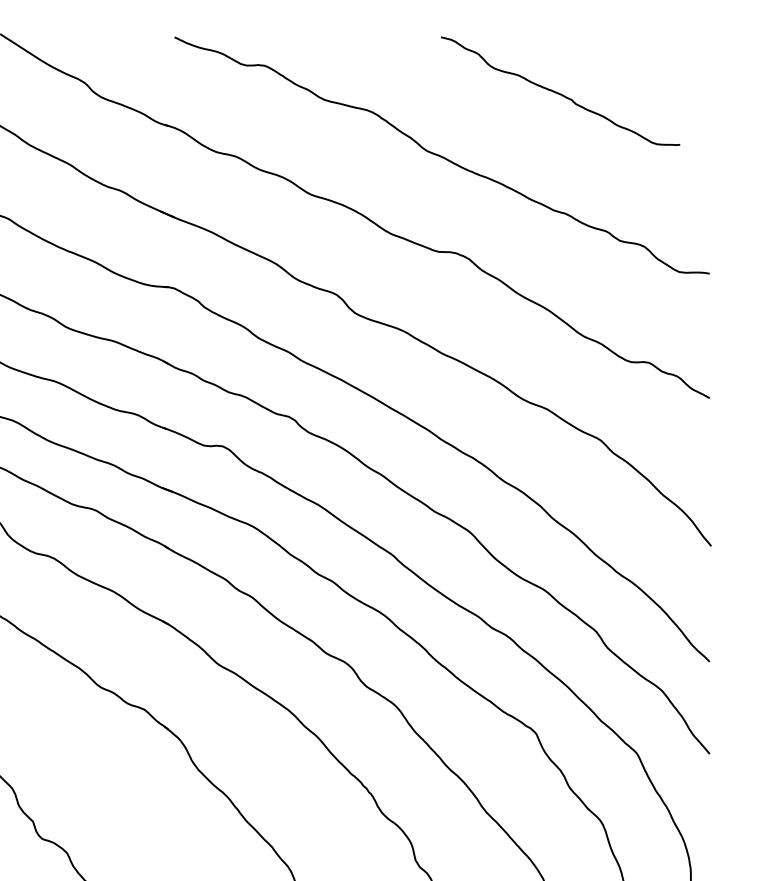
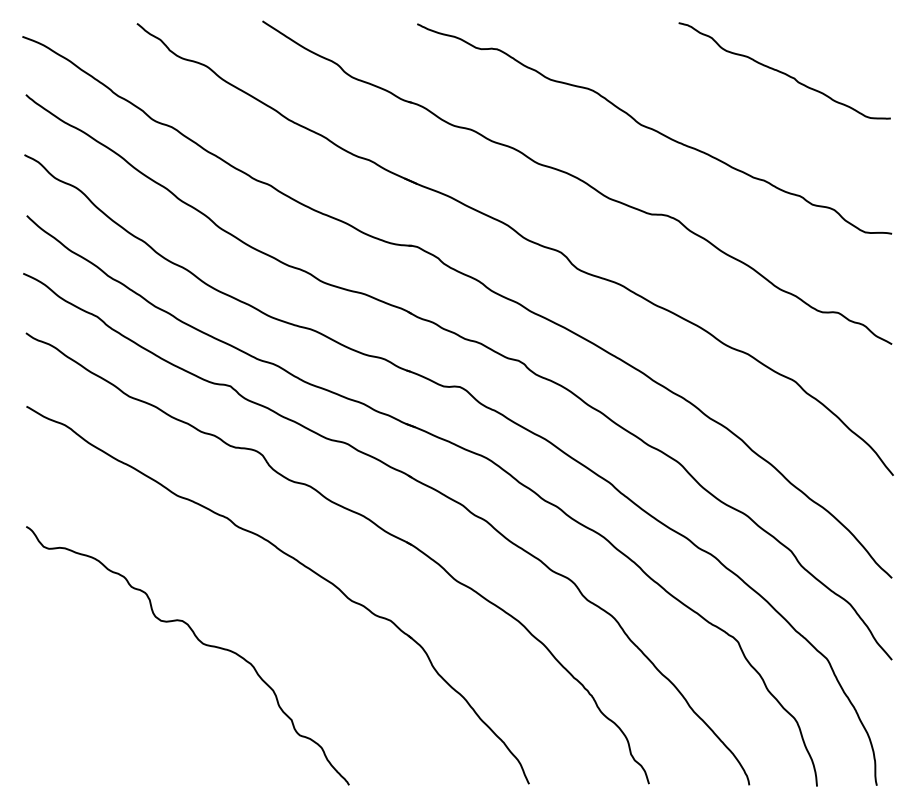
curve: (560, 93) -> (784, 72), moved

